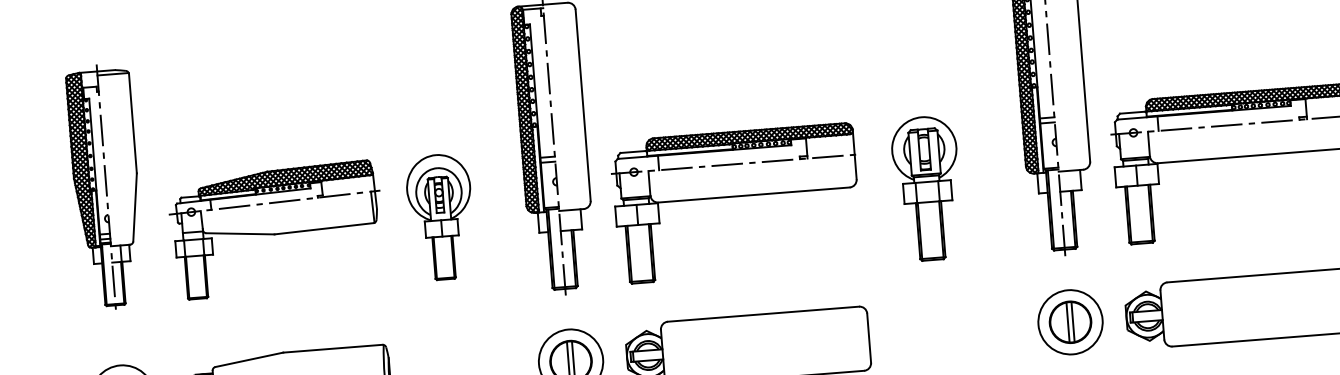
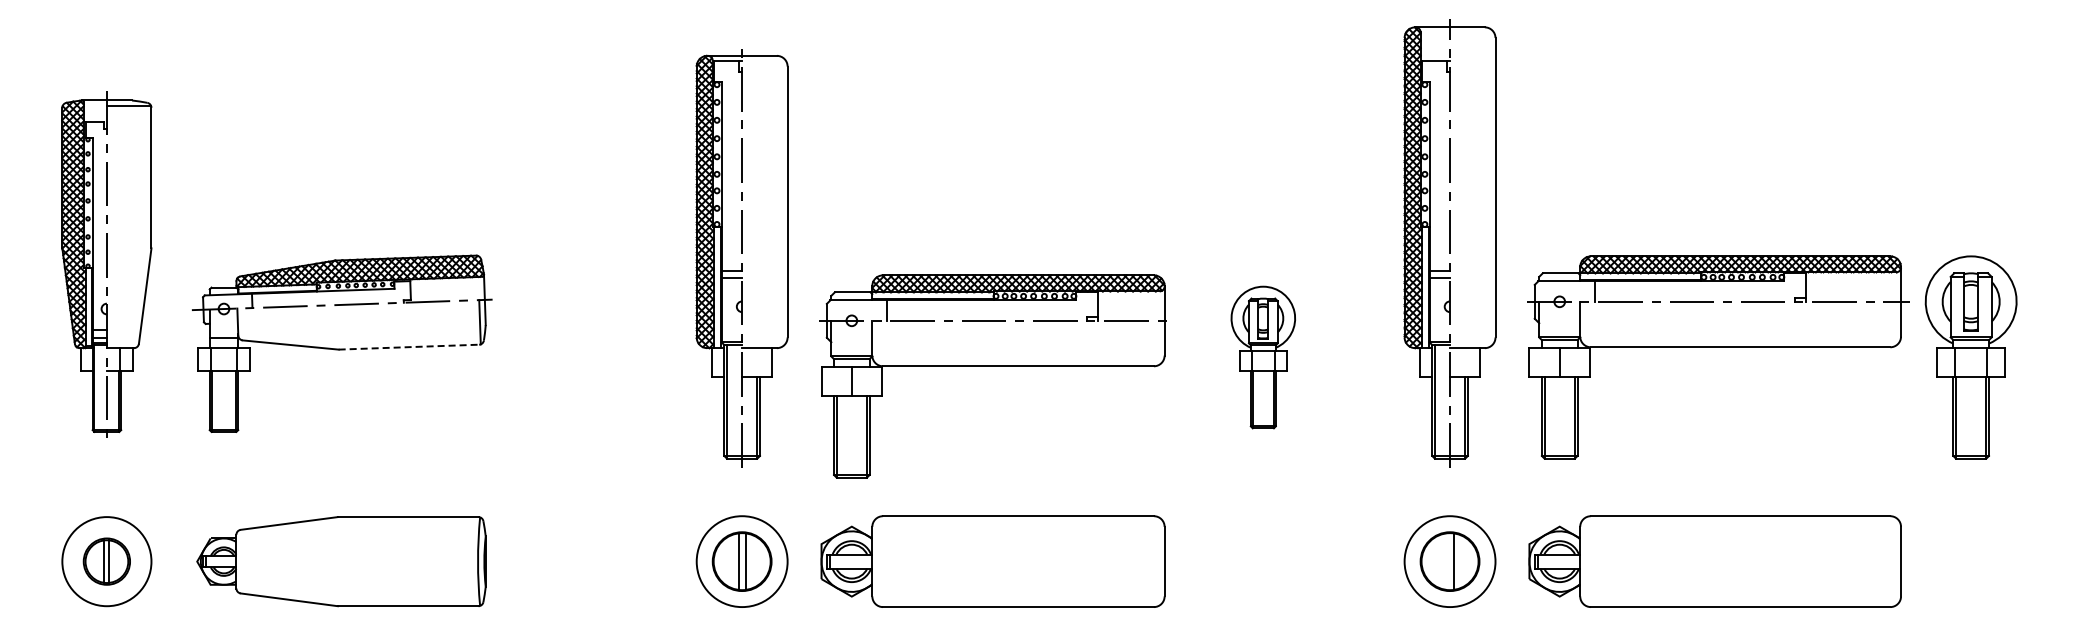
part: (927, 188) -> (1263, 357), size x0.7
part: (735, 196) -> (992, 366), moved
part: (440, 216) -> (574, 343), removed
line: (324, 228) -> (409, 347), solid -> dashed
line: (1068, 322) -> (1446, 561), removed

